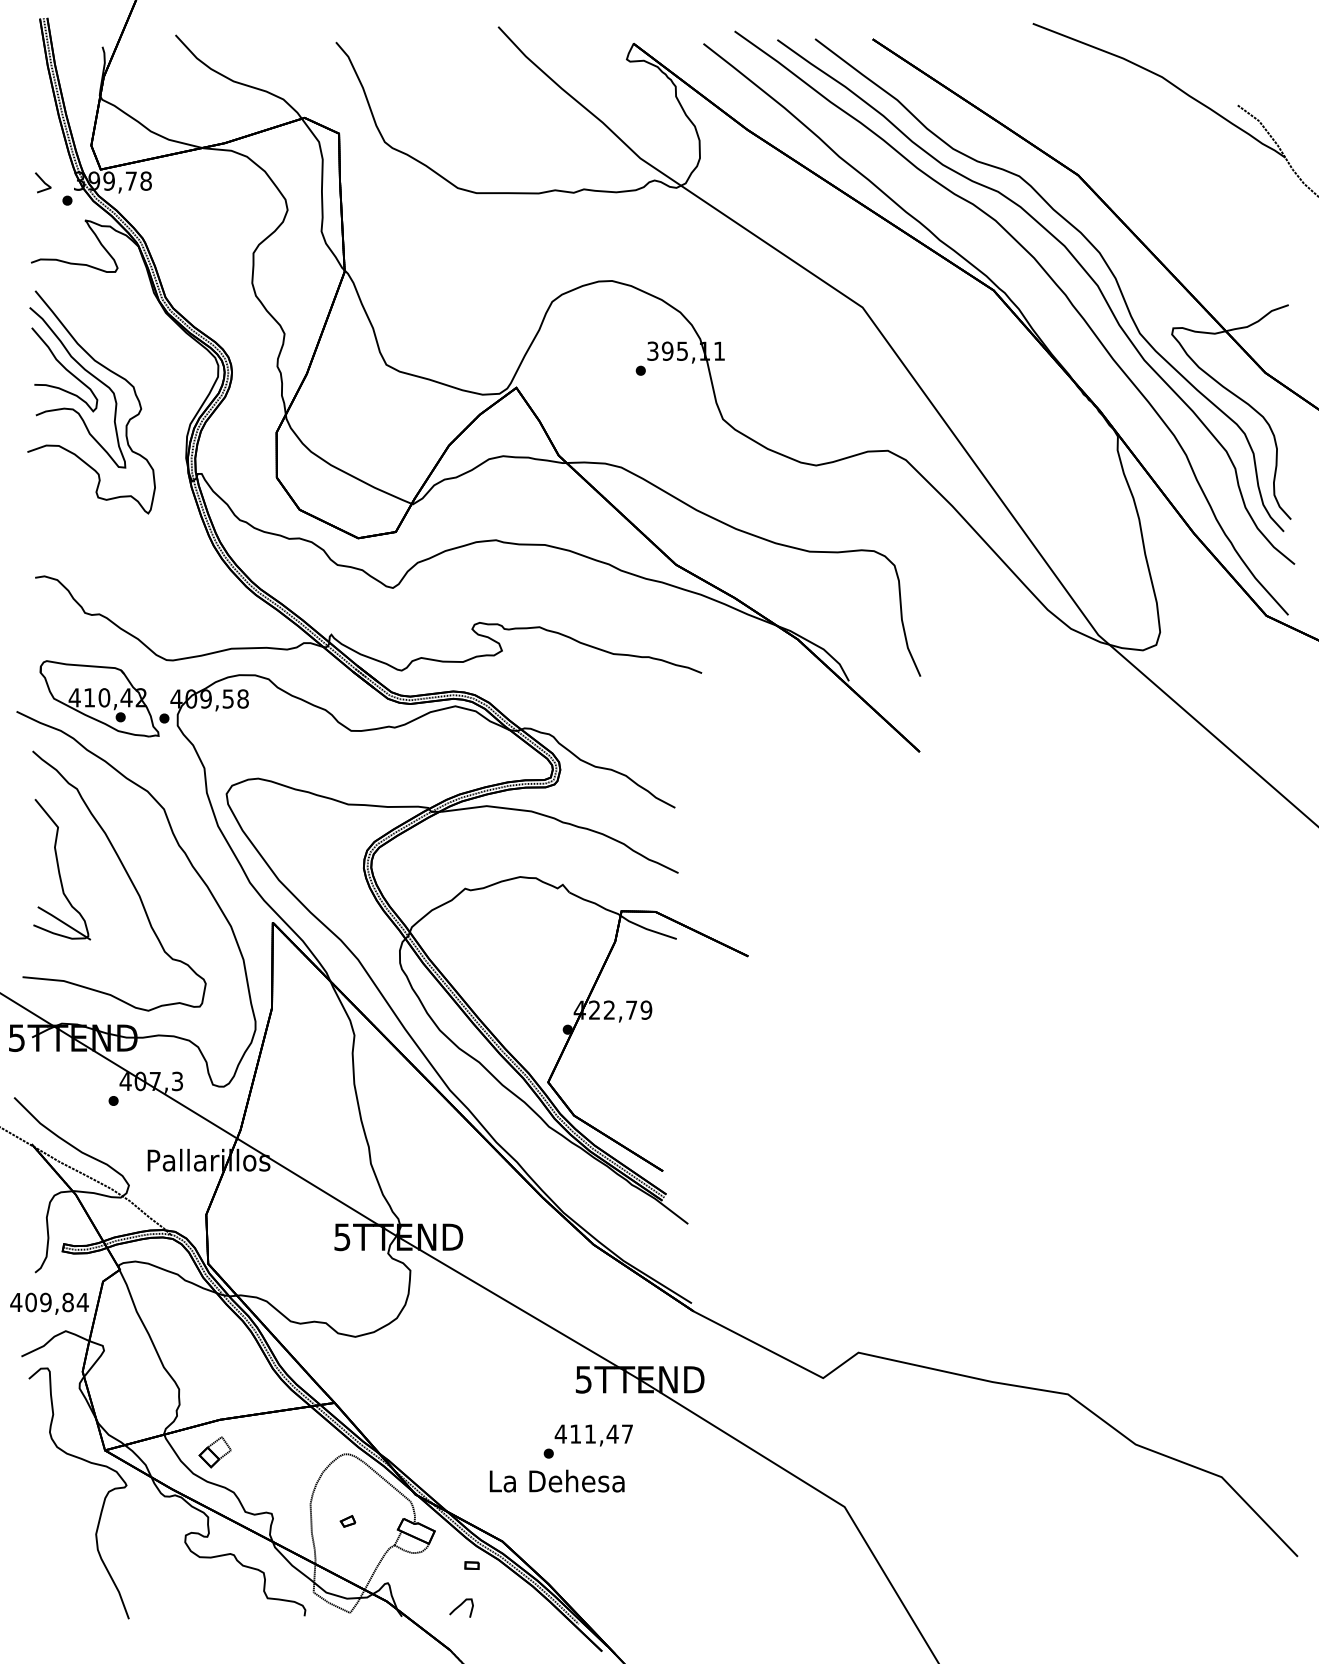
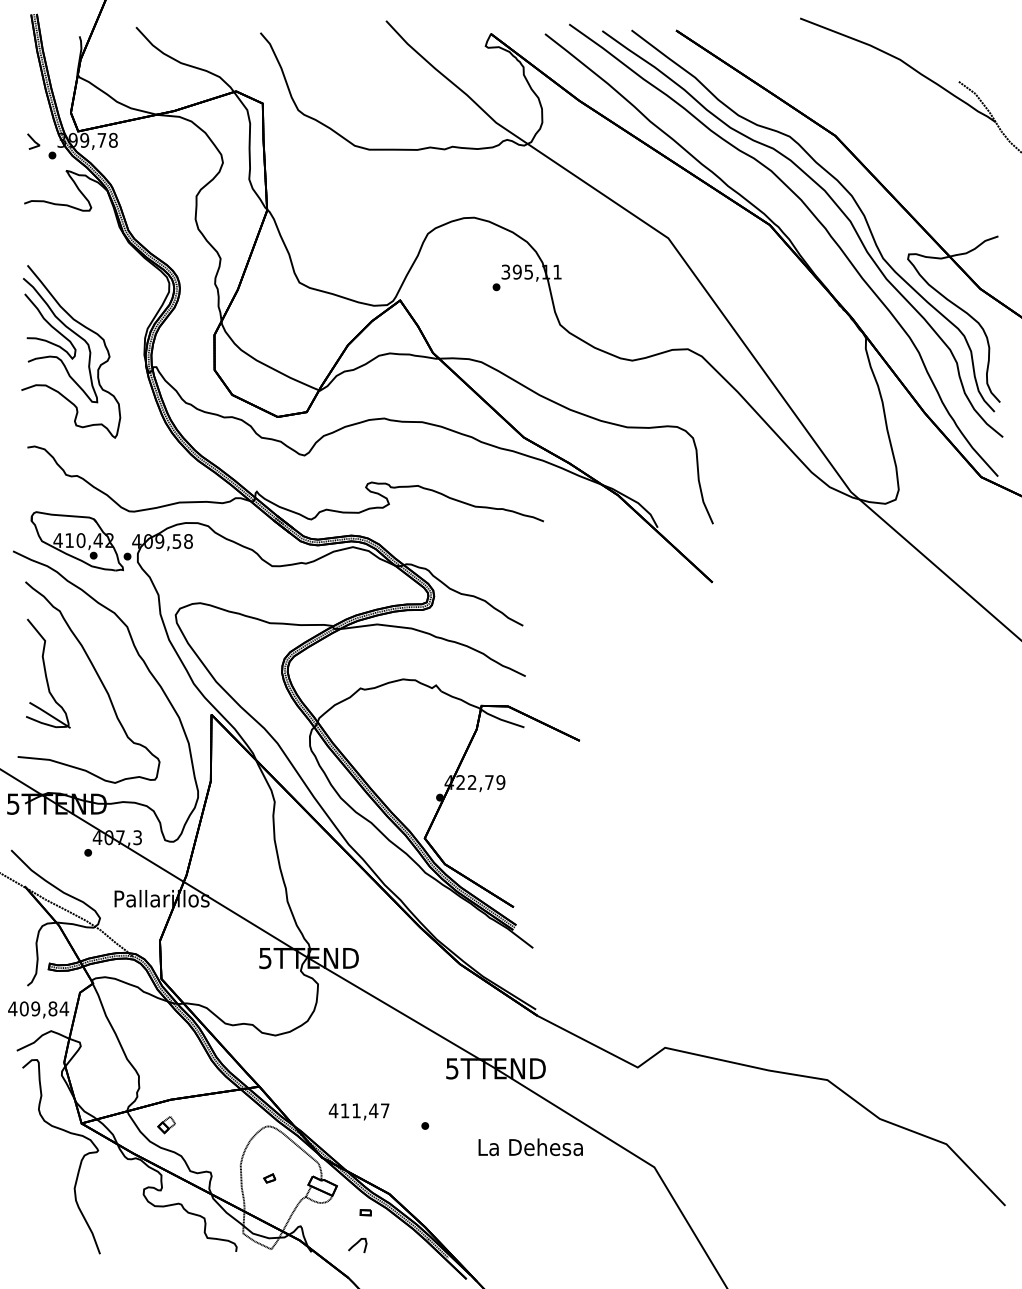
part: (92, 402) -> (71, 351), moved
text: (593, 1434) -> (358, 1111), moved
part: (214, 1451) -> (166, 1124), size x0.7
text: (556, 1481) -> (530, 1147), moved

